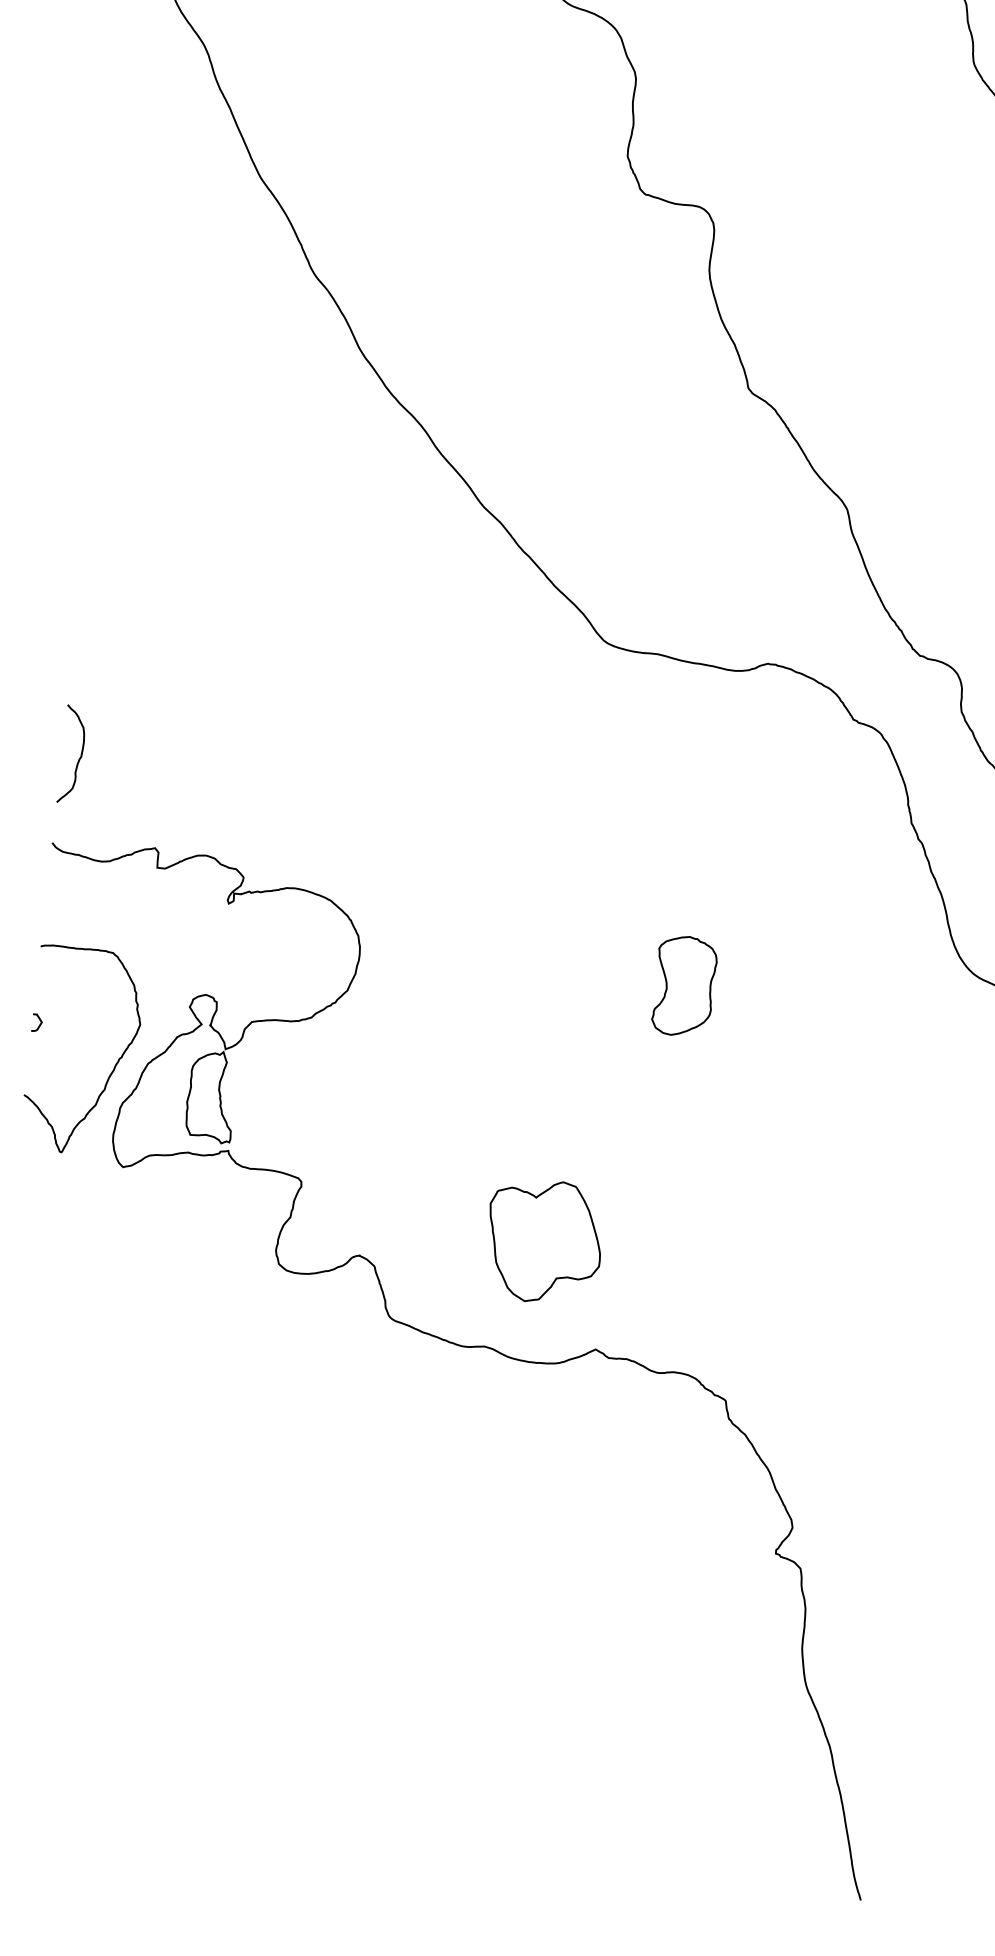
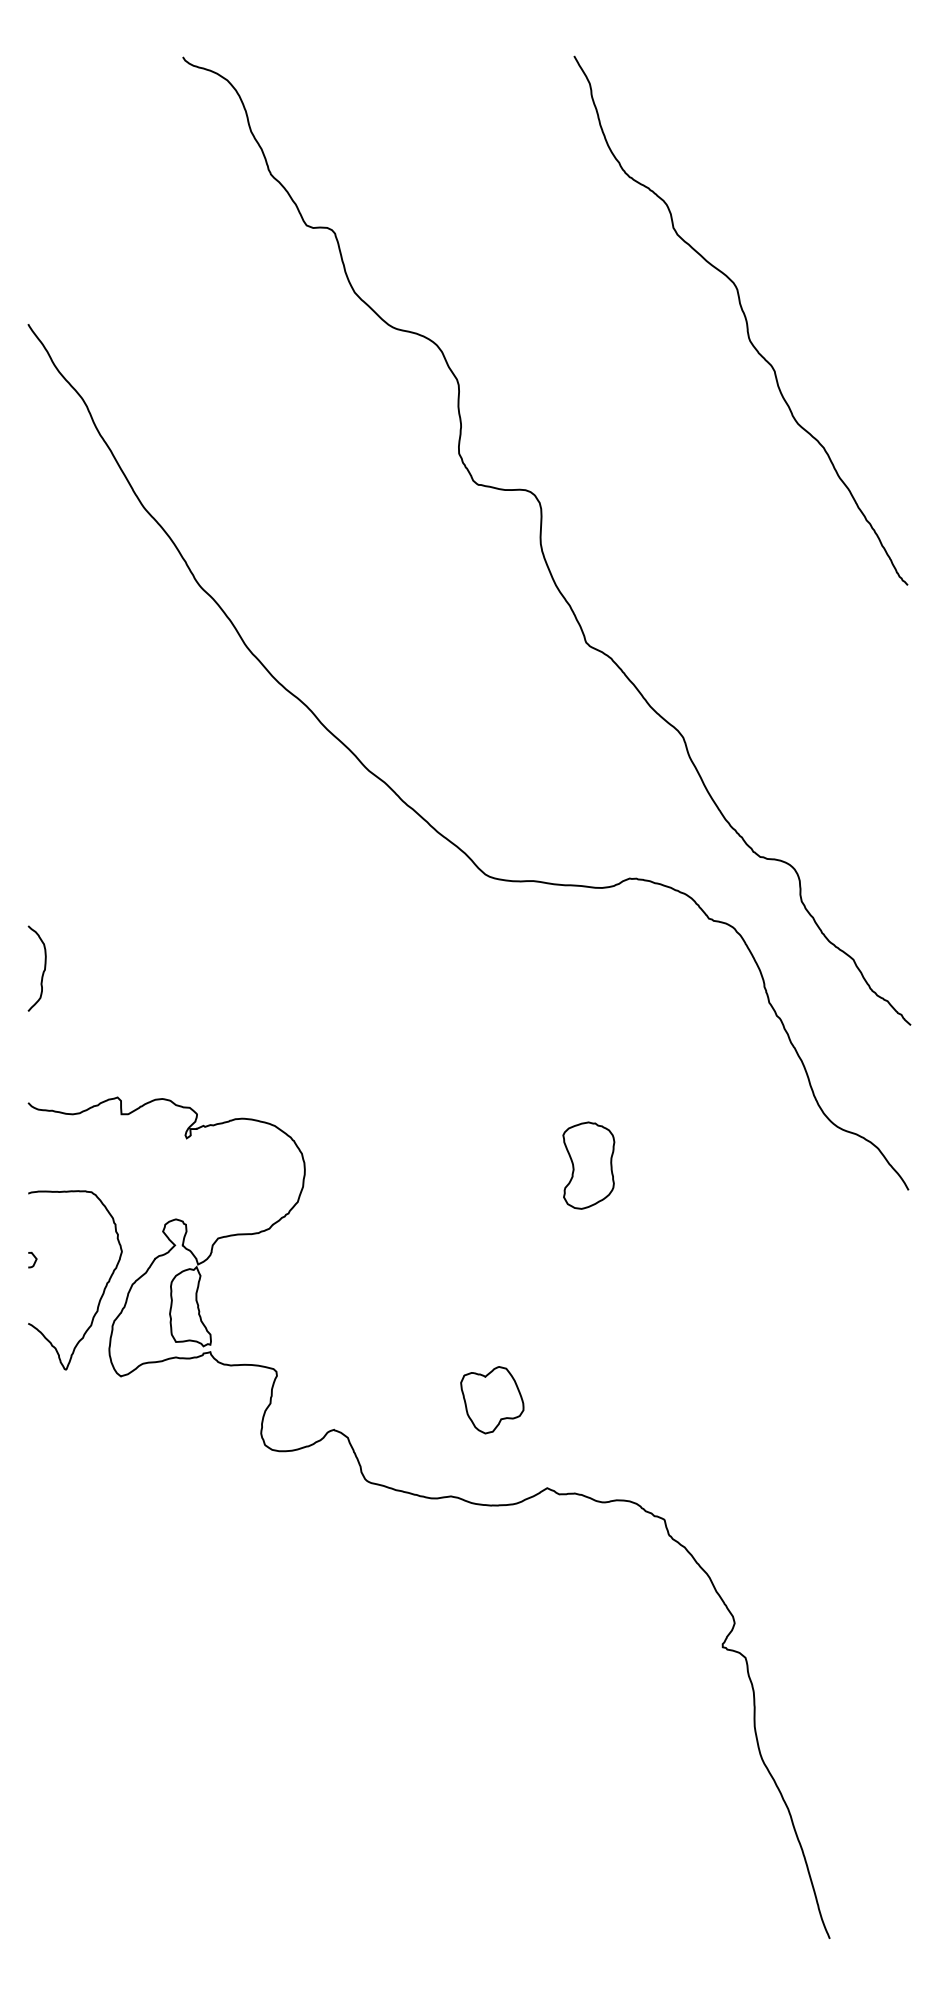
curve: (78, 759) -> (42, 972), moved
part: (544, 1242) -> (492, 1400), size x0.62

